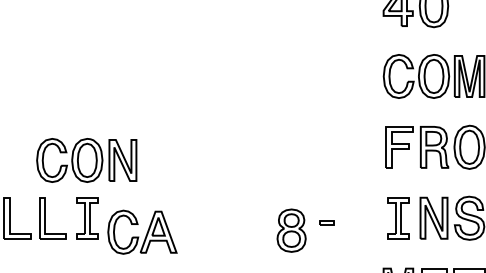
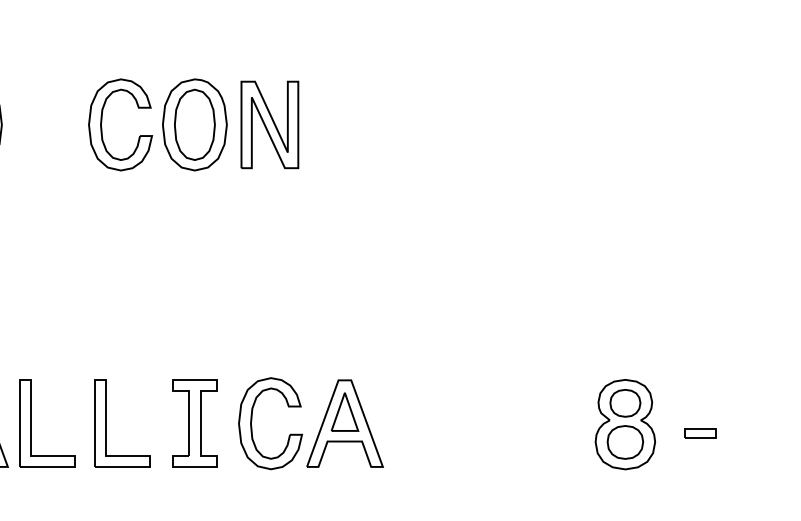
part: (86, 160) -> (193, 124), moved
part: (291, 230) -> (625, 424), moved
part: (142, 231) -> (311, 422), moved

